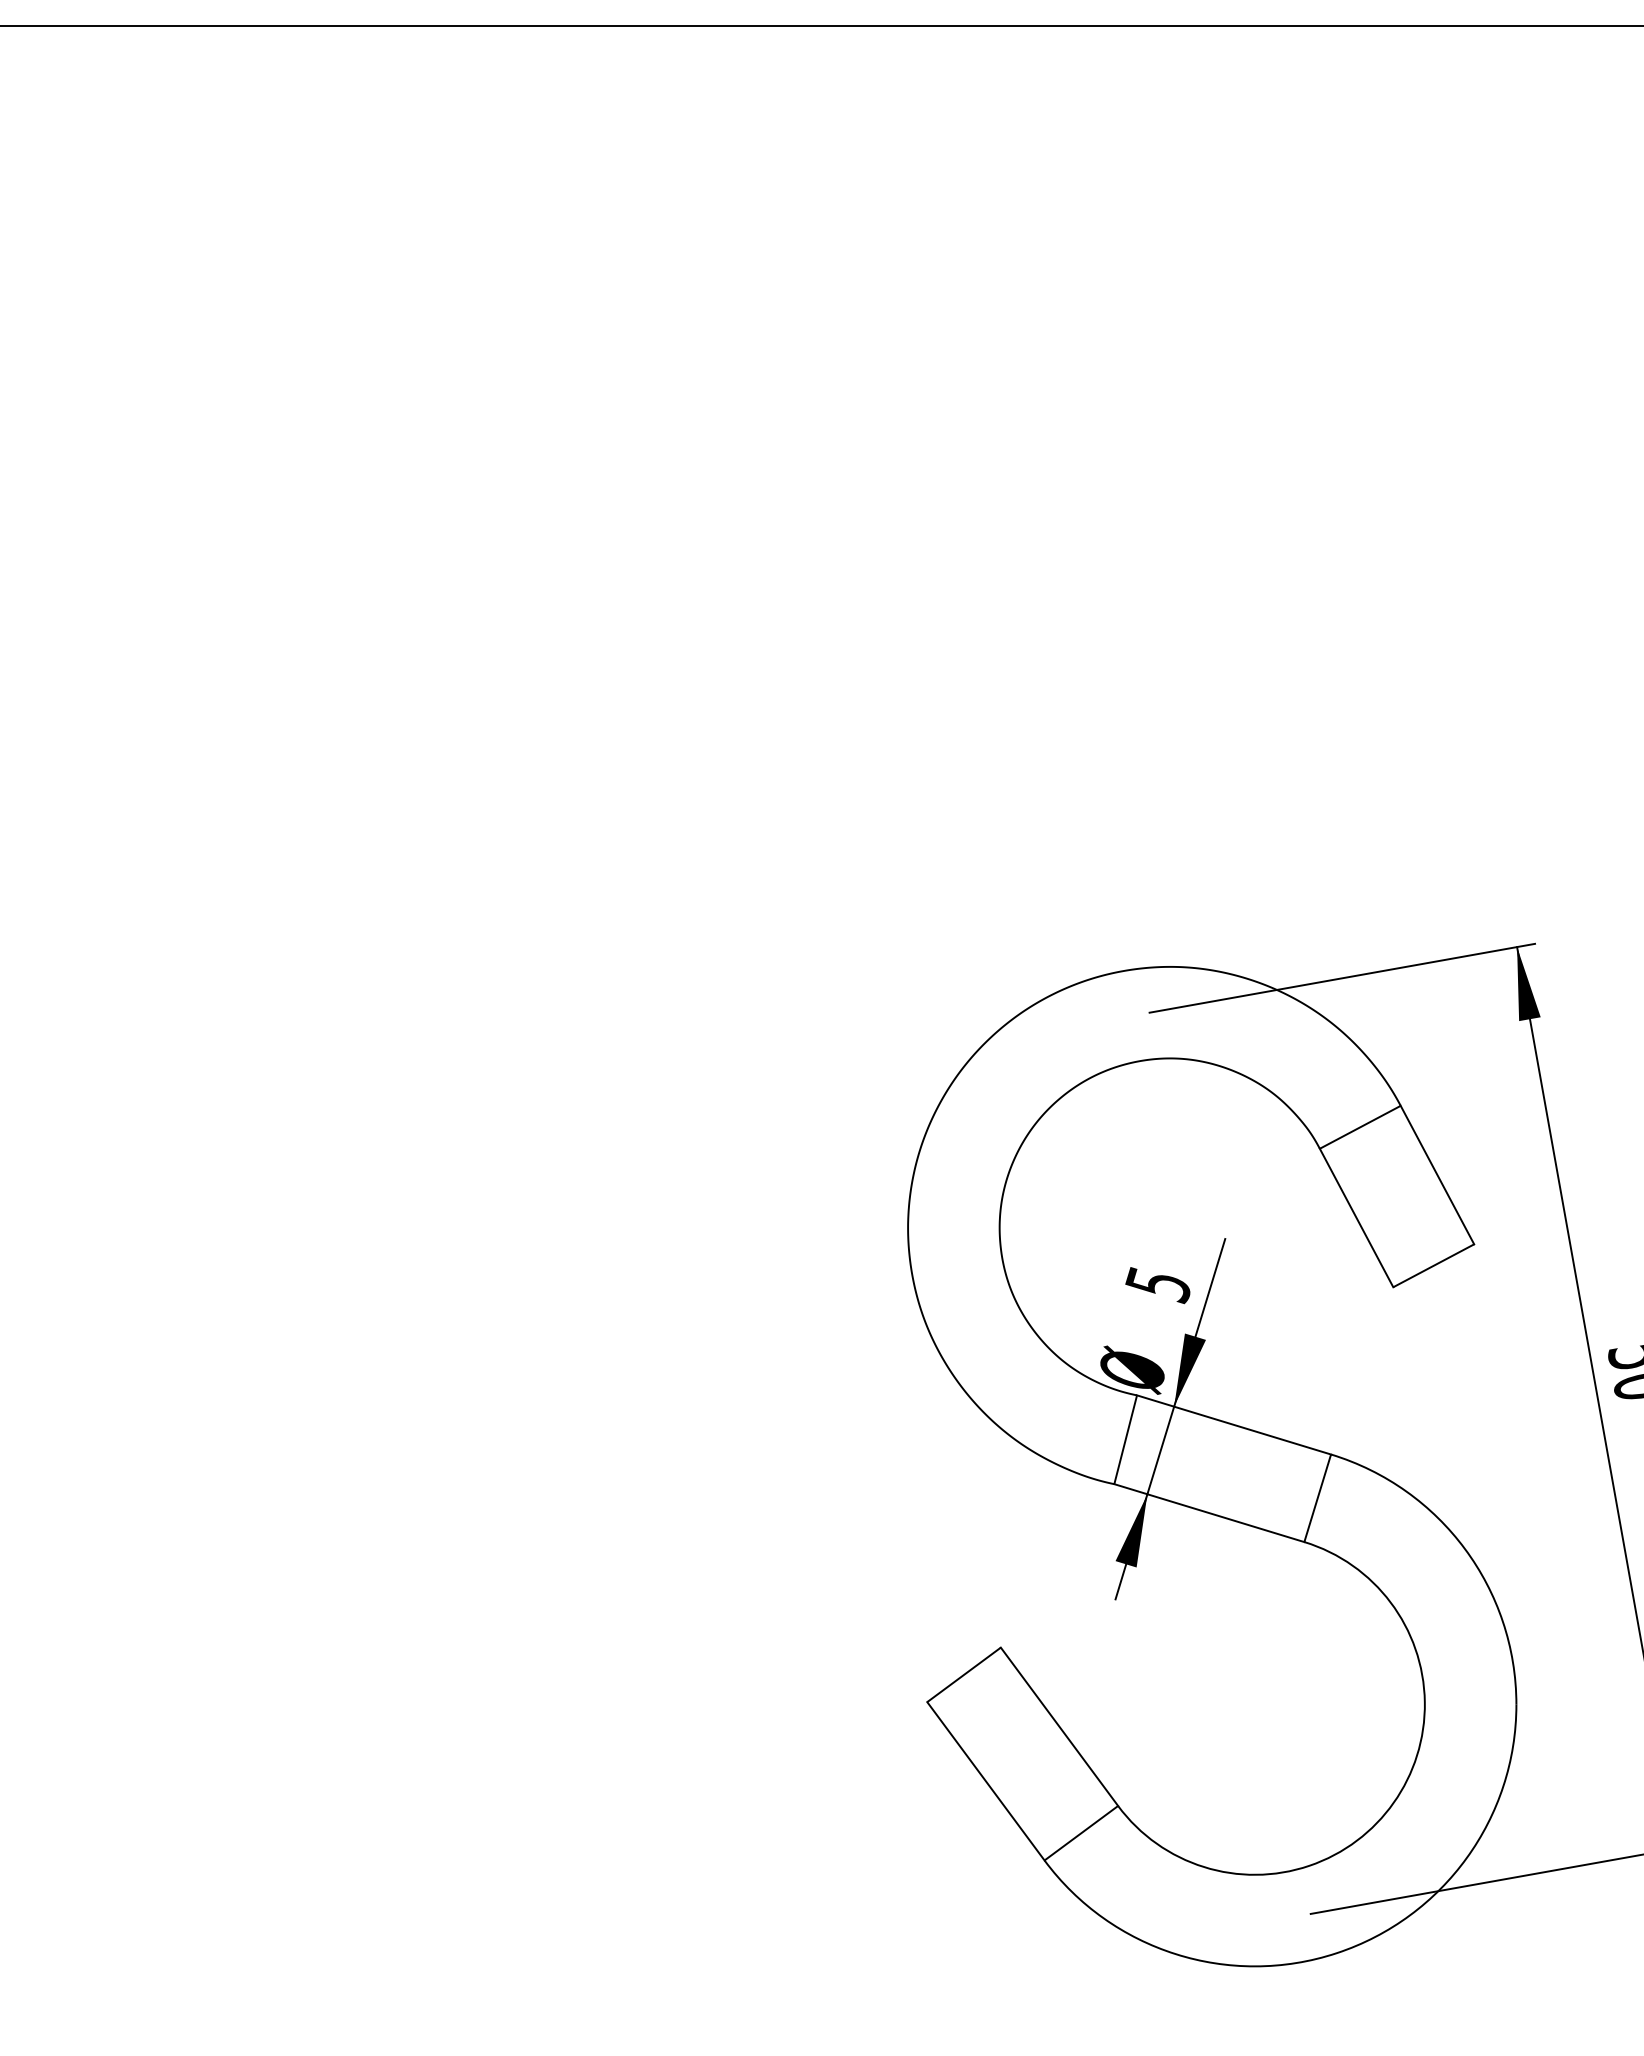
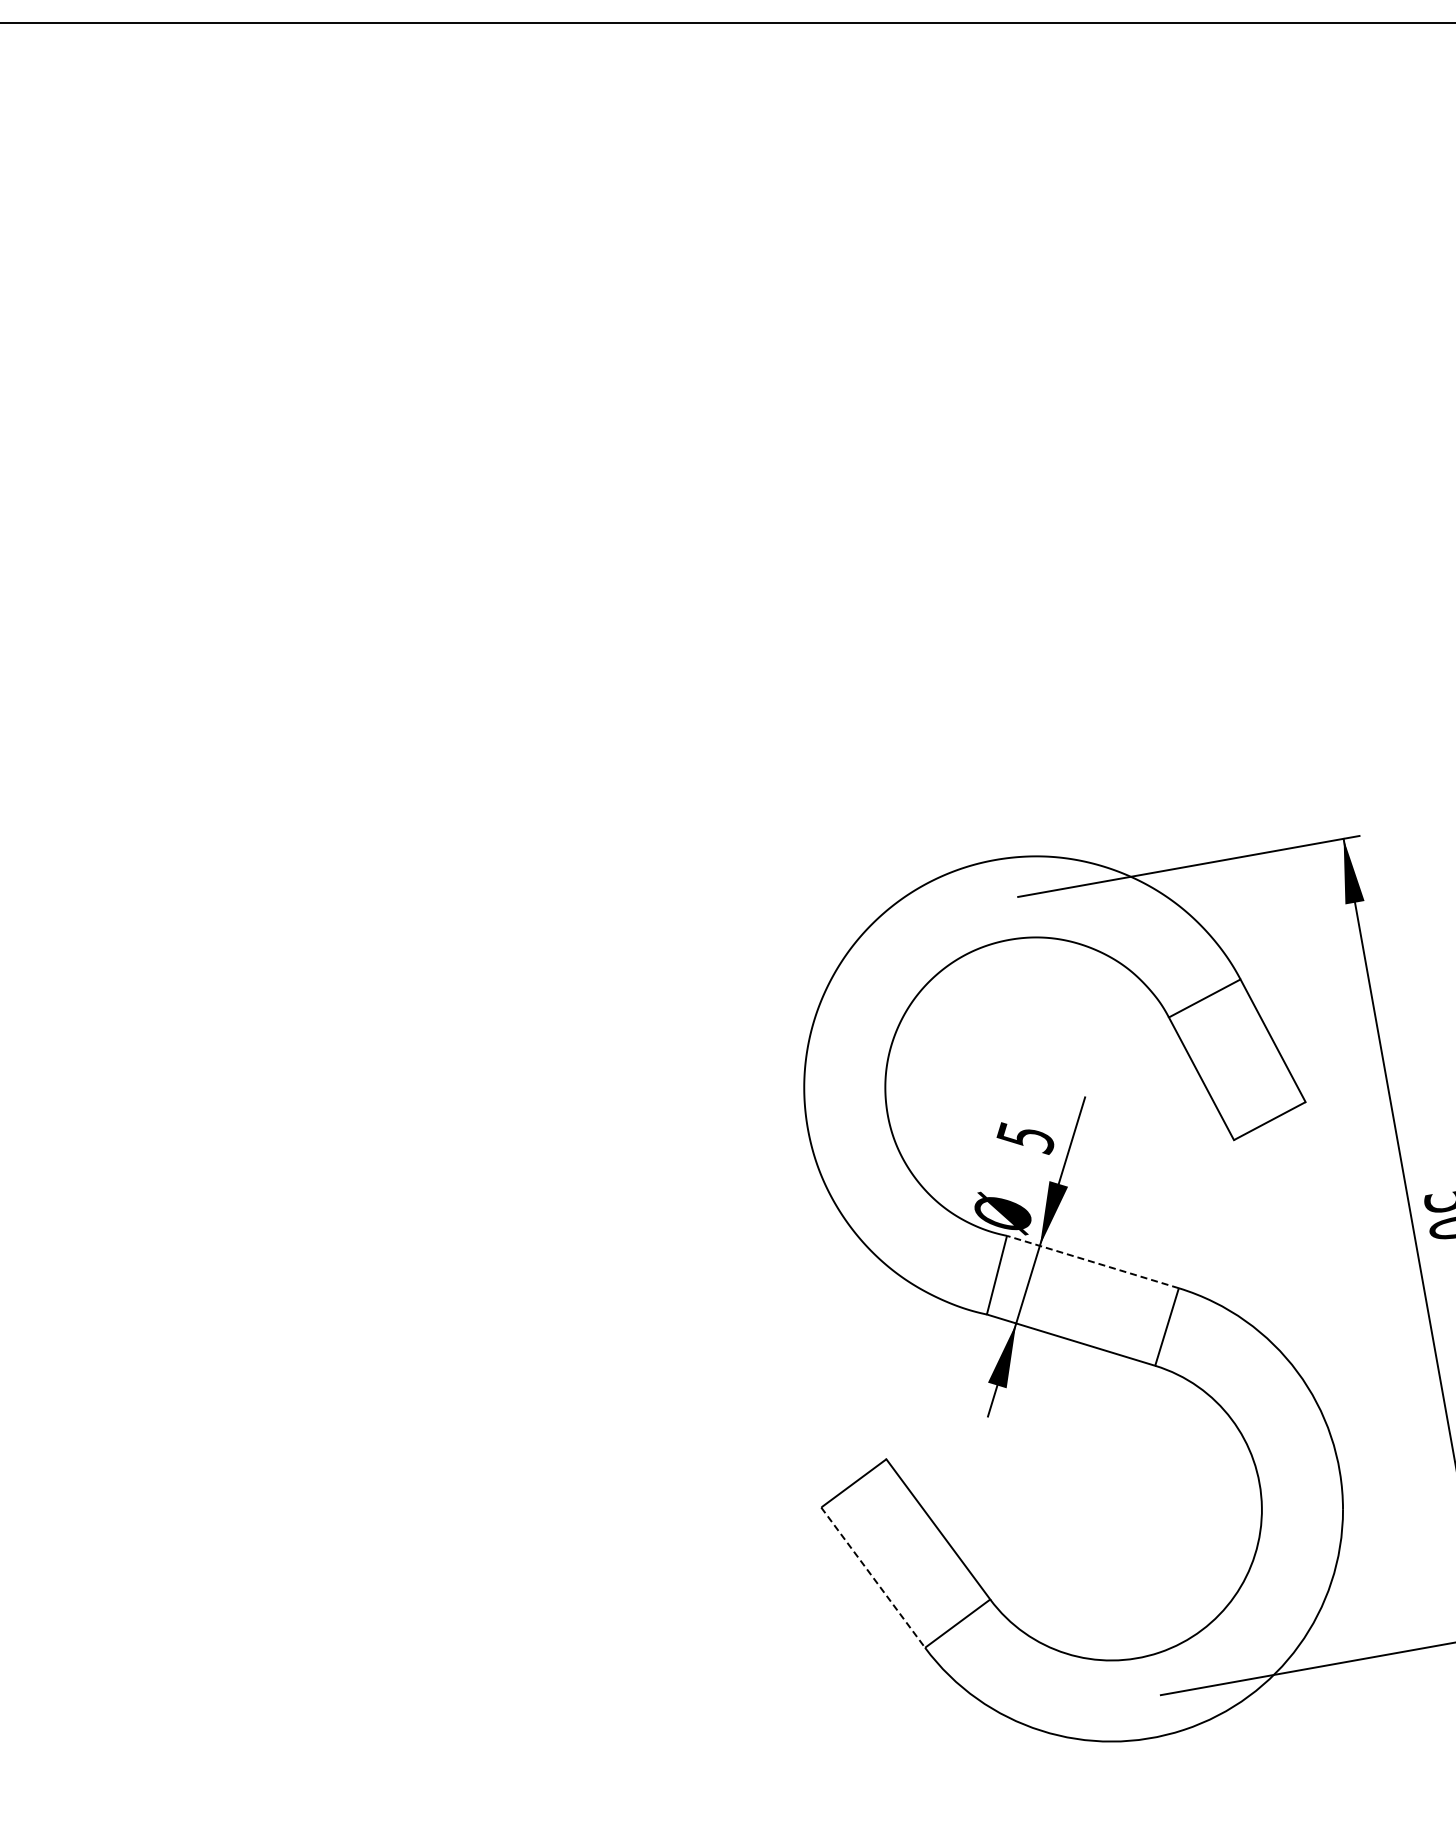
line: (1233, 1425) -> (1092, 1262), solid -> dashed
line: (986, 1782) -> (873, 1578), solid -> dashed

